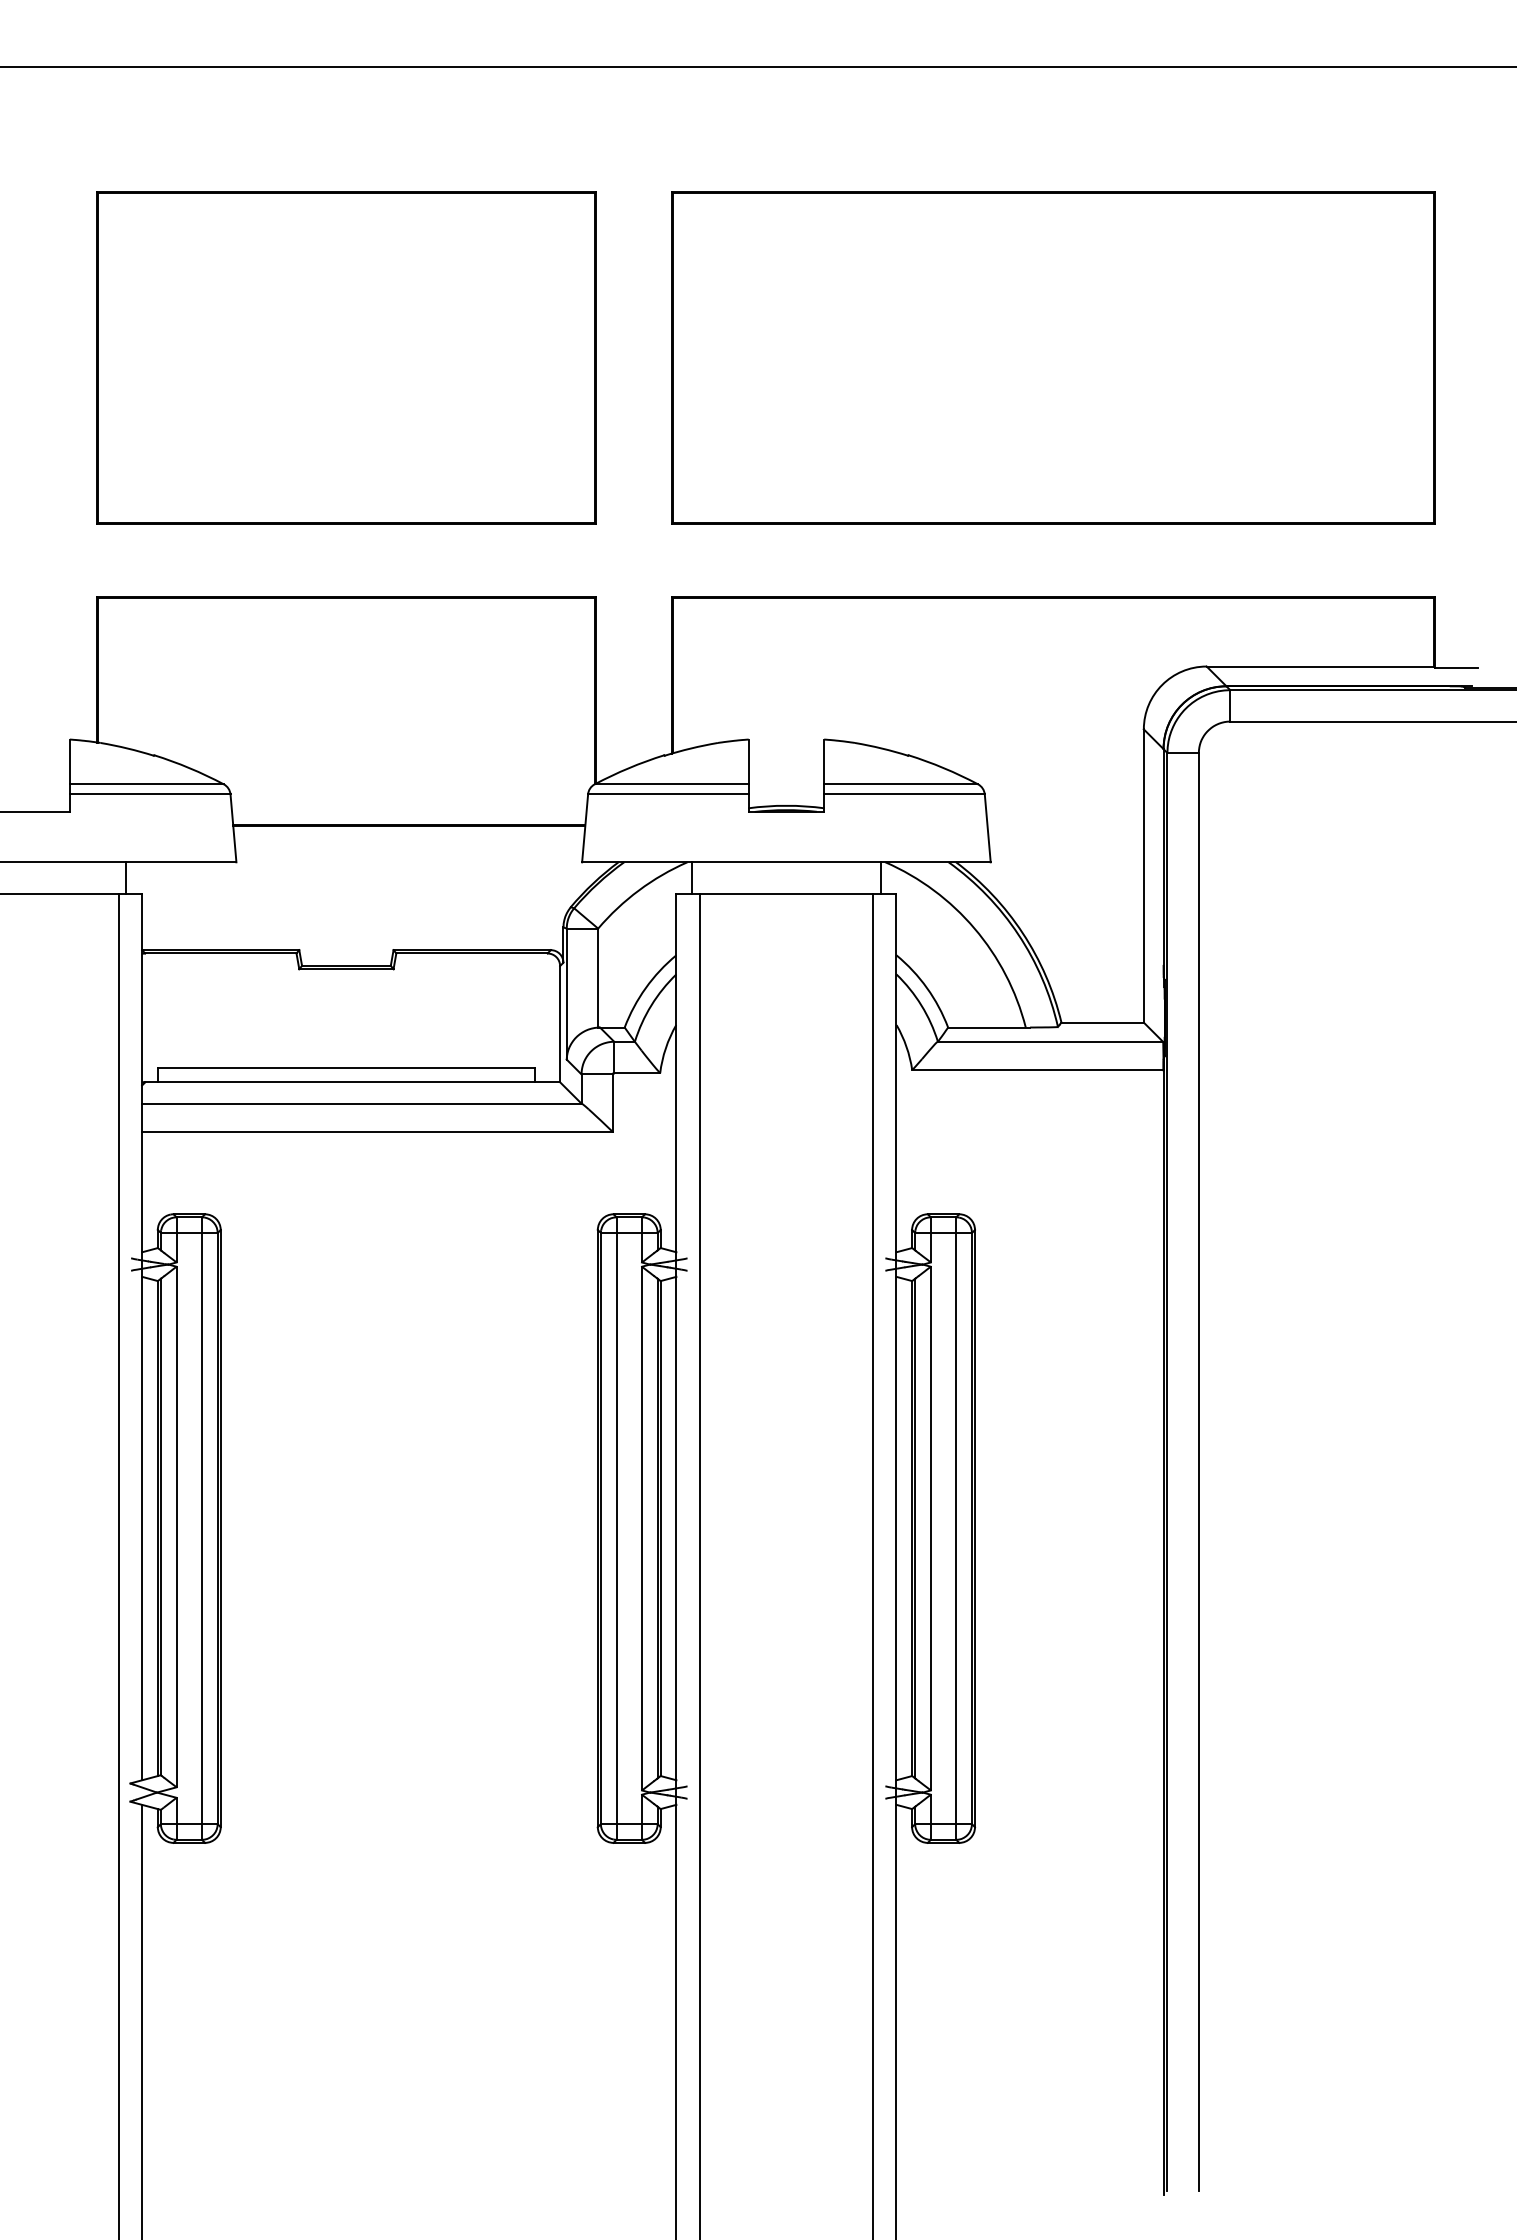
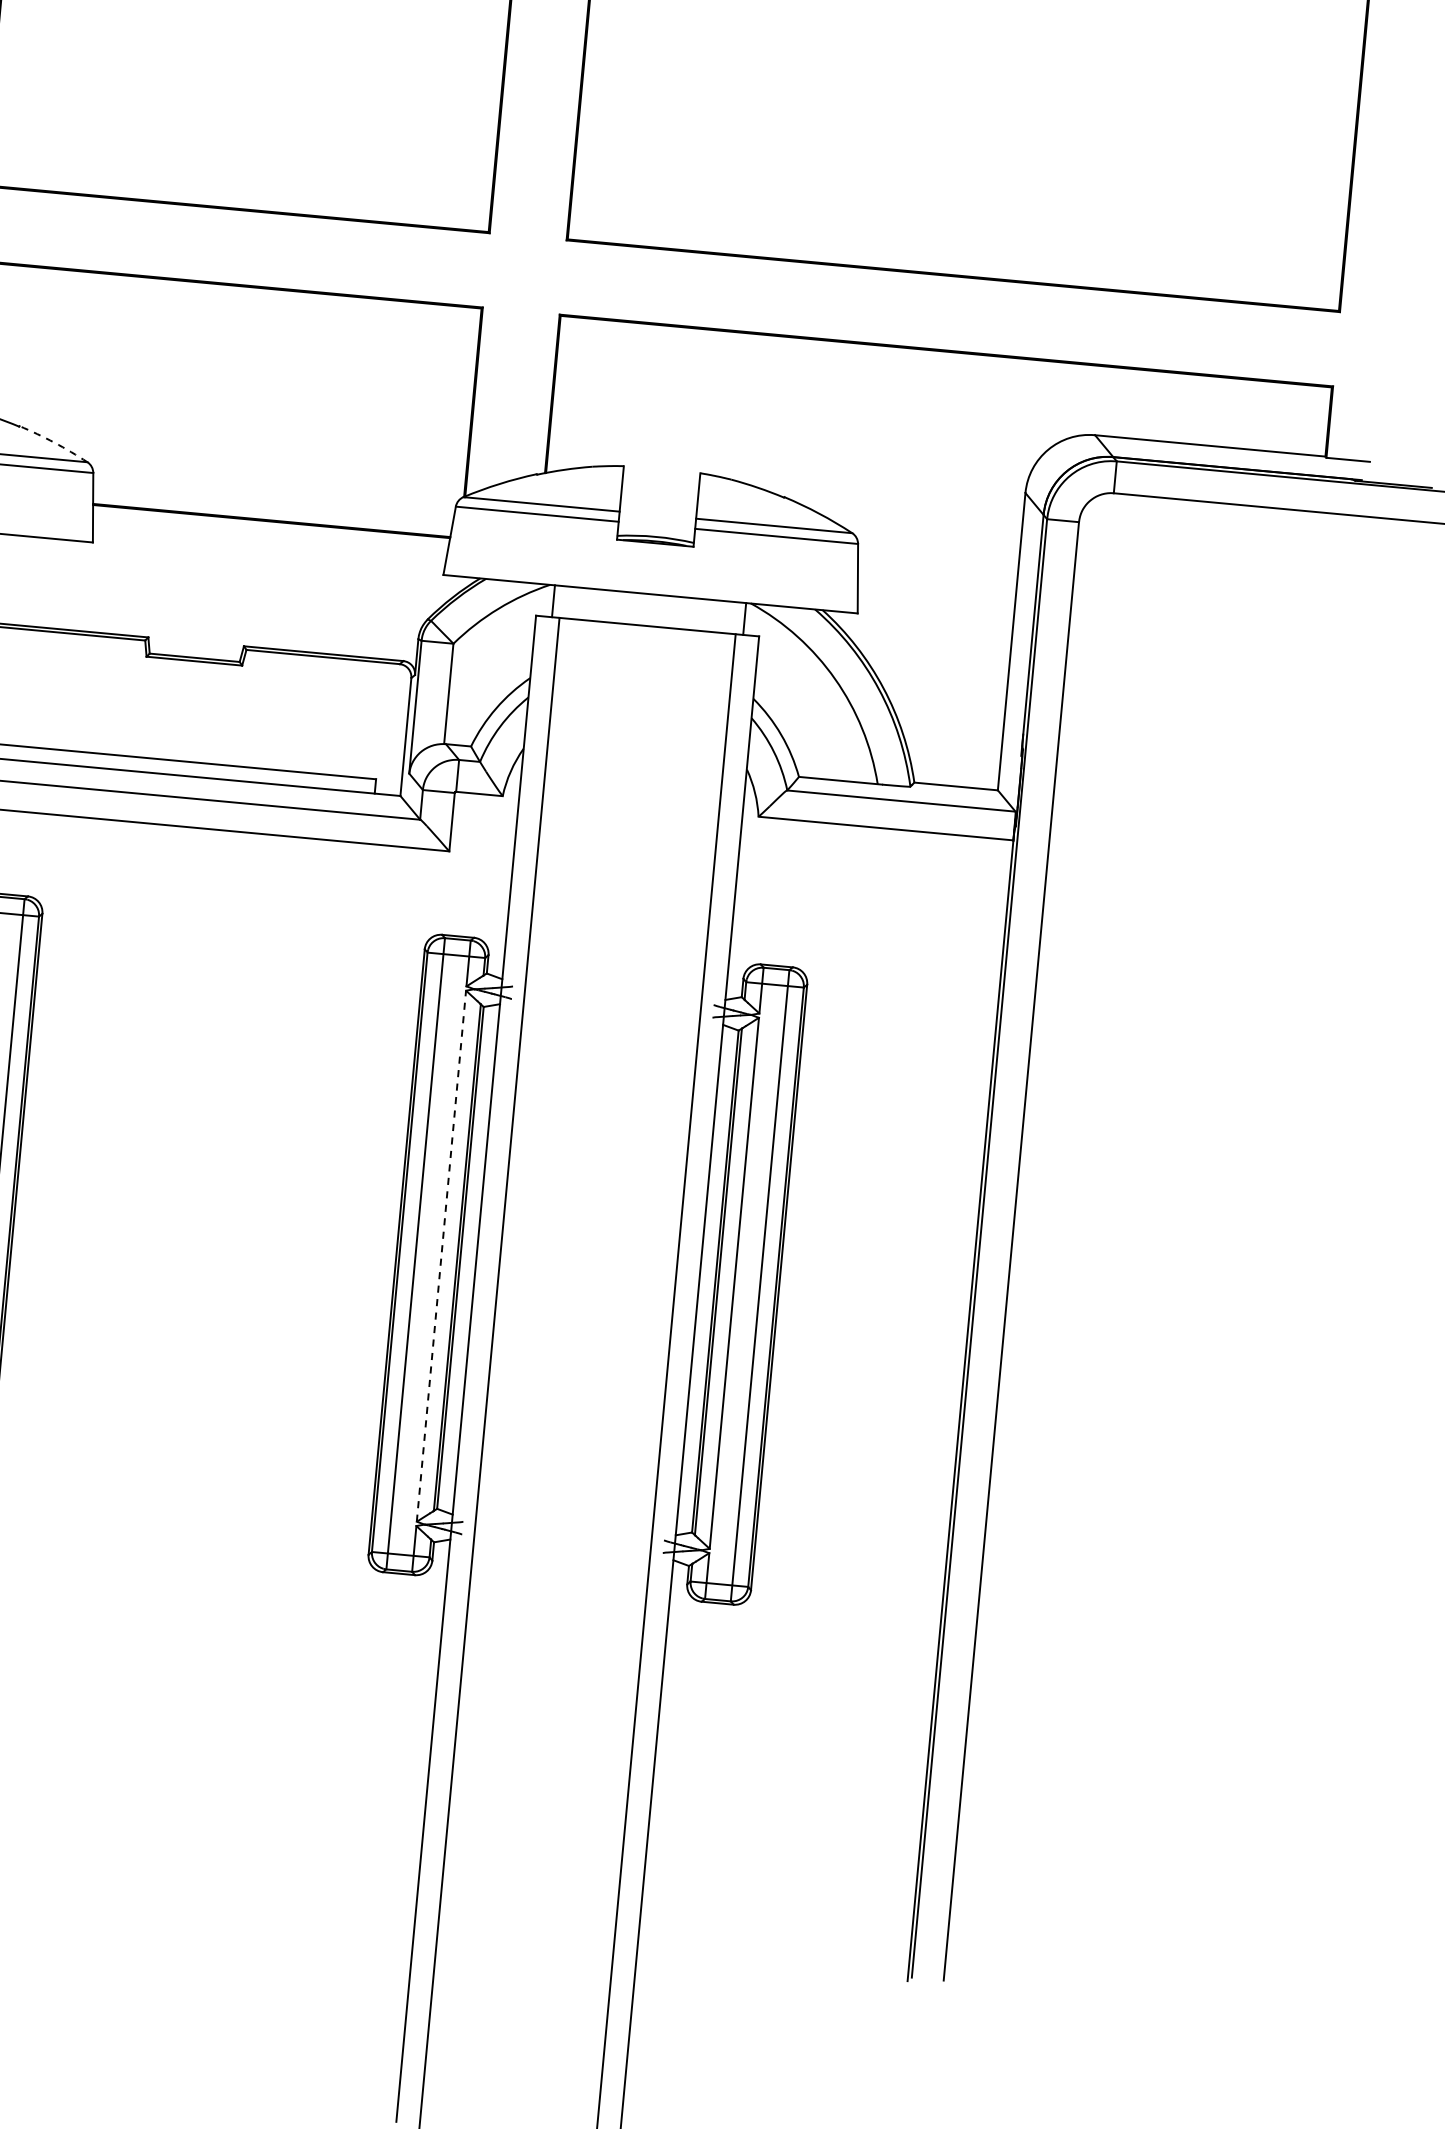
arc: (189, 768) -> (54, 442), solid -> dashed
line: (641, 1528) -> (440, 1256), solid -> dashed

